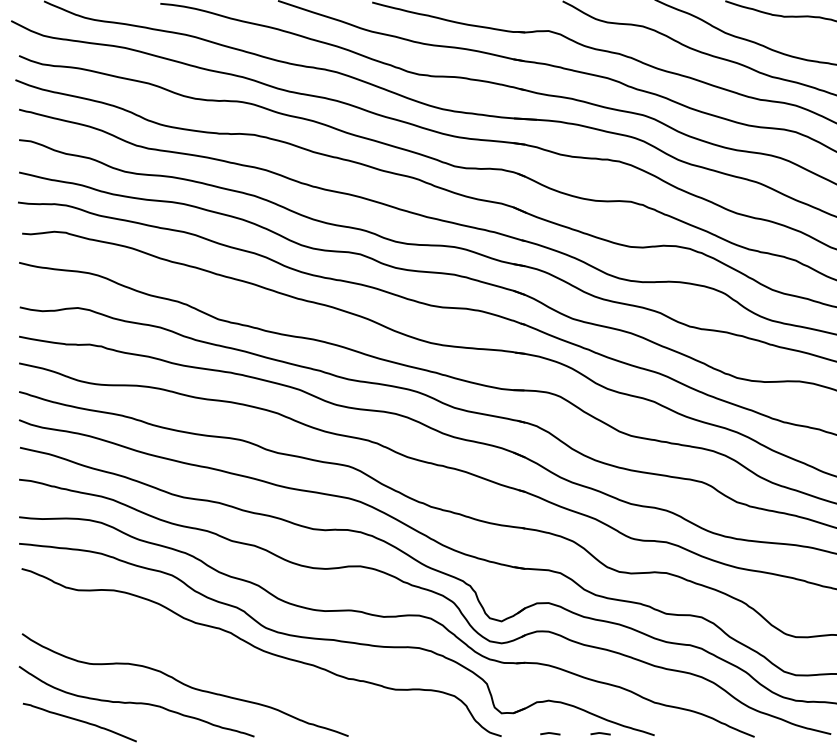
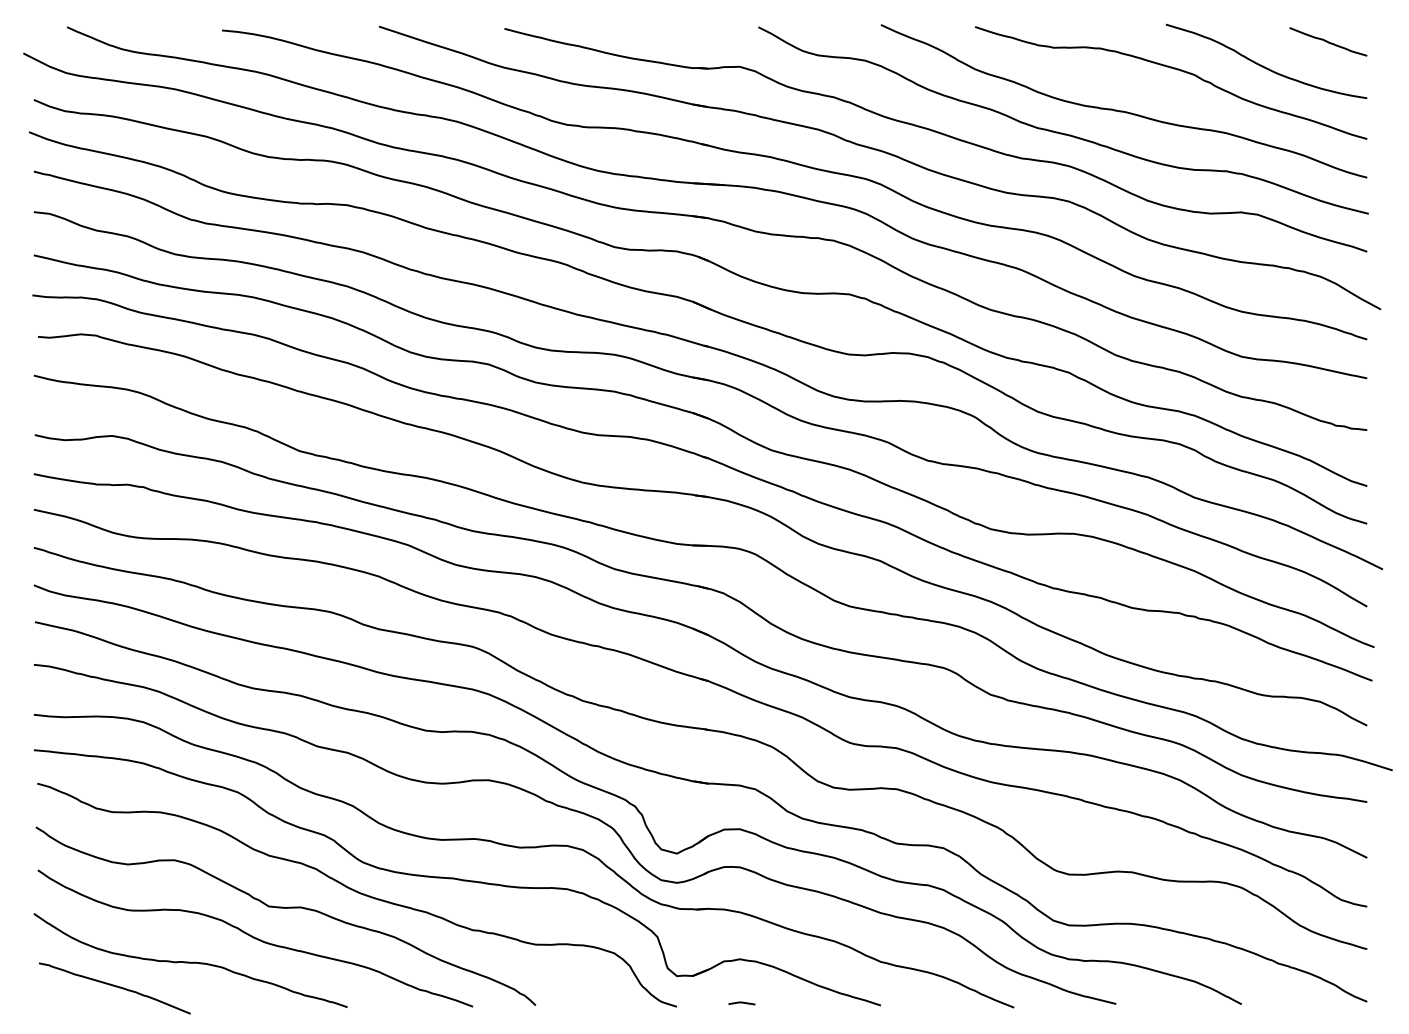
curve: (207, 662) -> (285, 908), added
line: (600, 733) -> (808, 1003), removed

